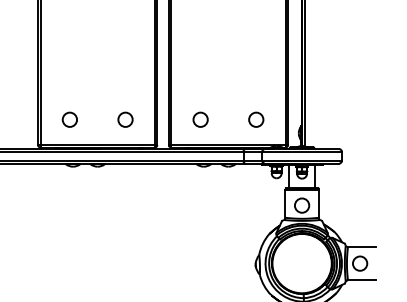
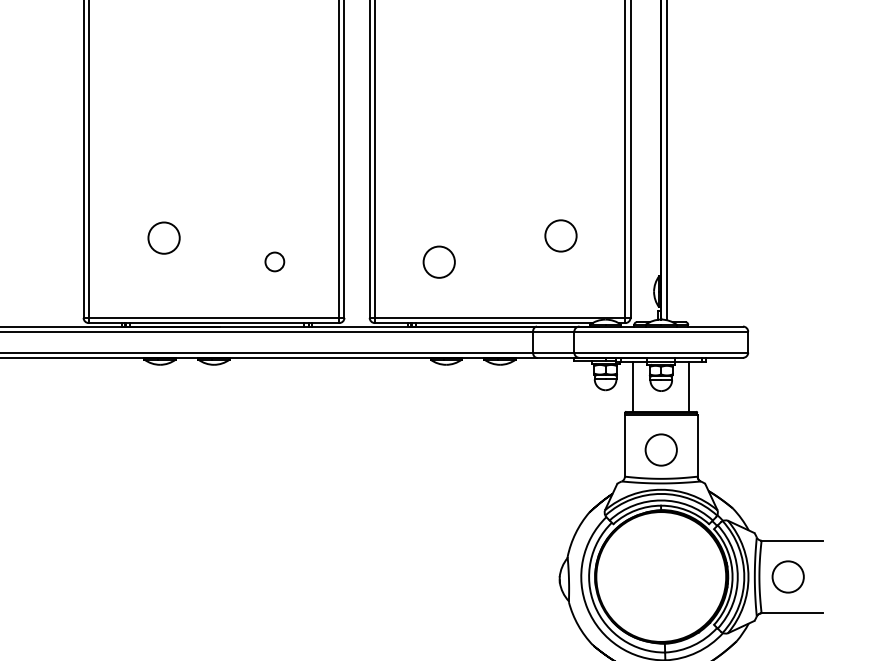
circle: (69, 119) -> (163, 237), moved
circle: (125, 119) -> (274, 261), size x0.6
circle: (256, 119) -> (561, 235), moved

